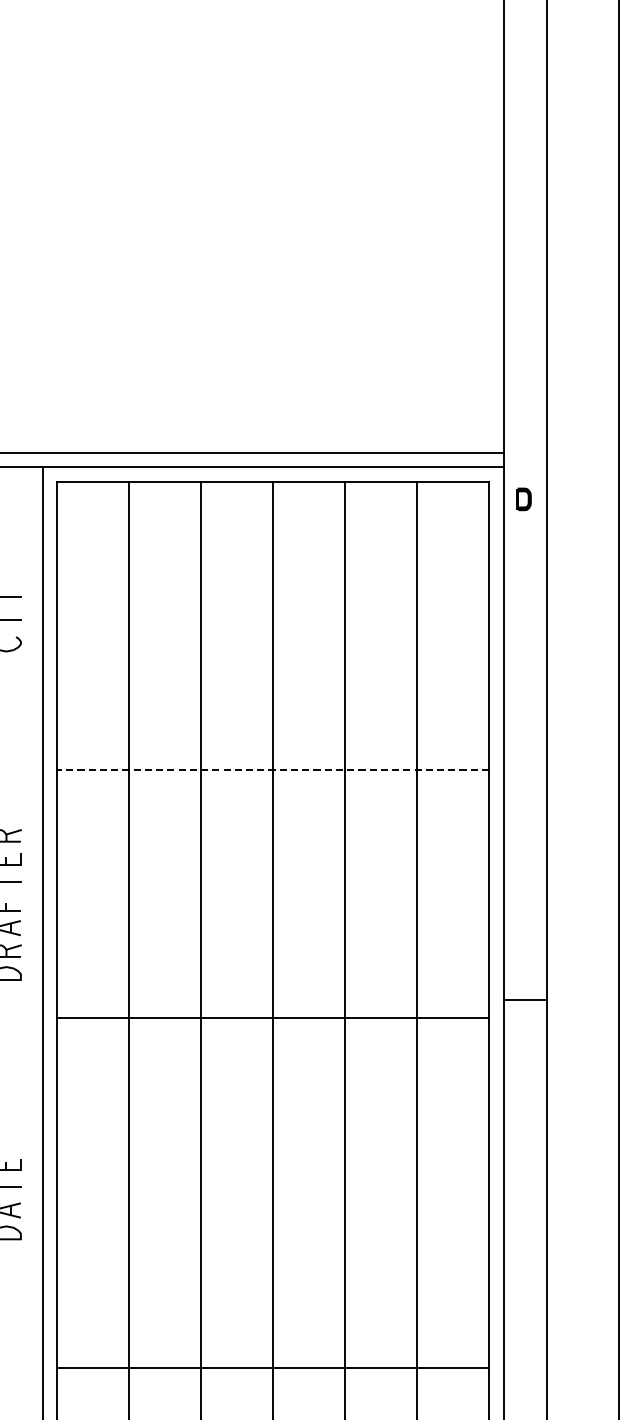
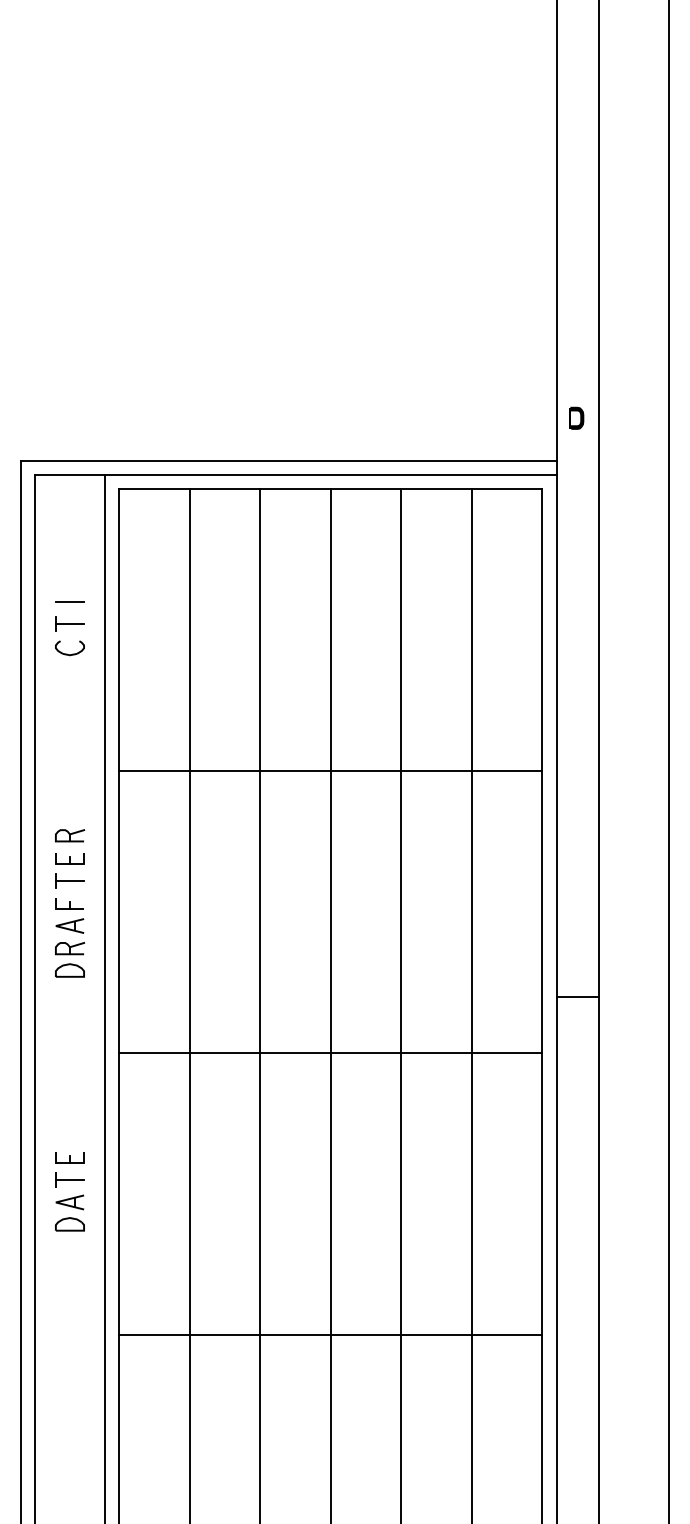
part: (523, 498) -> (576, 417), moved
line: (272, 769) -> (330, 770), dashed -> solid
line: (272, 1017) -> (330, 1052), moved
line: (272, 1368) -> (330, 1335), moved

